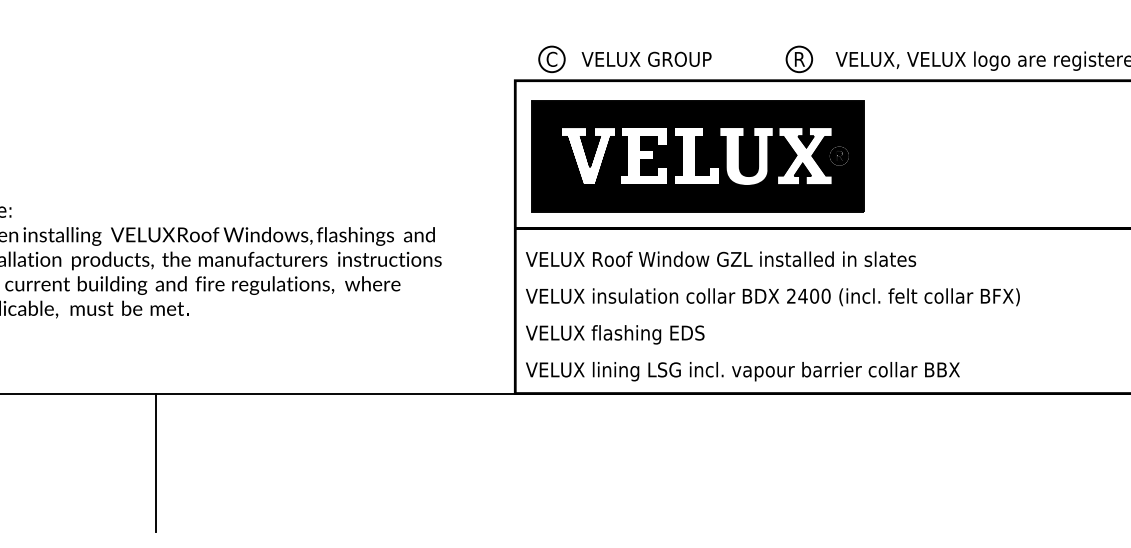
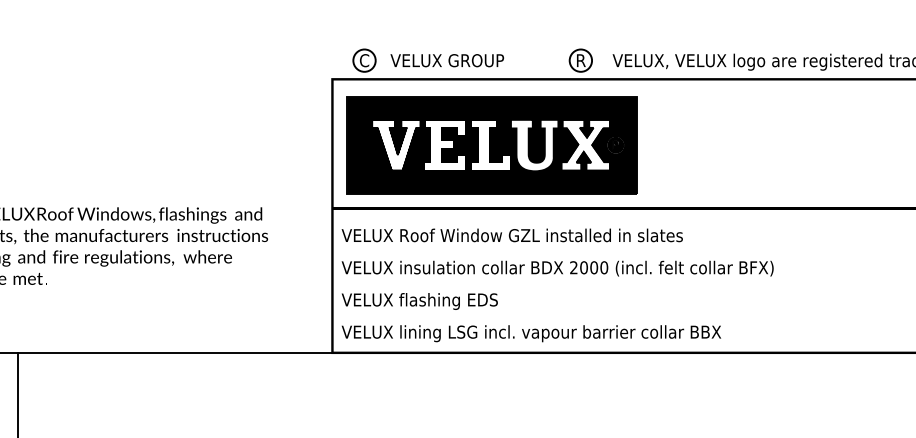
text: (802, 295) -> (583, 267), 2400 -> 2000

